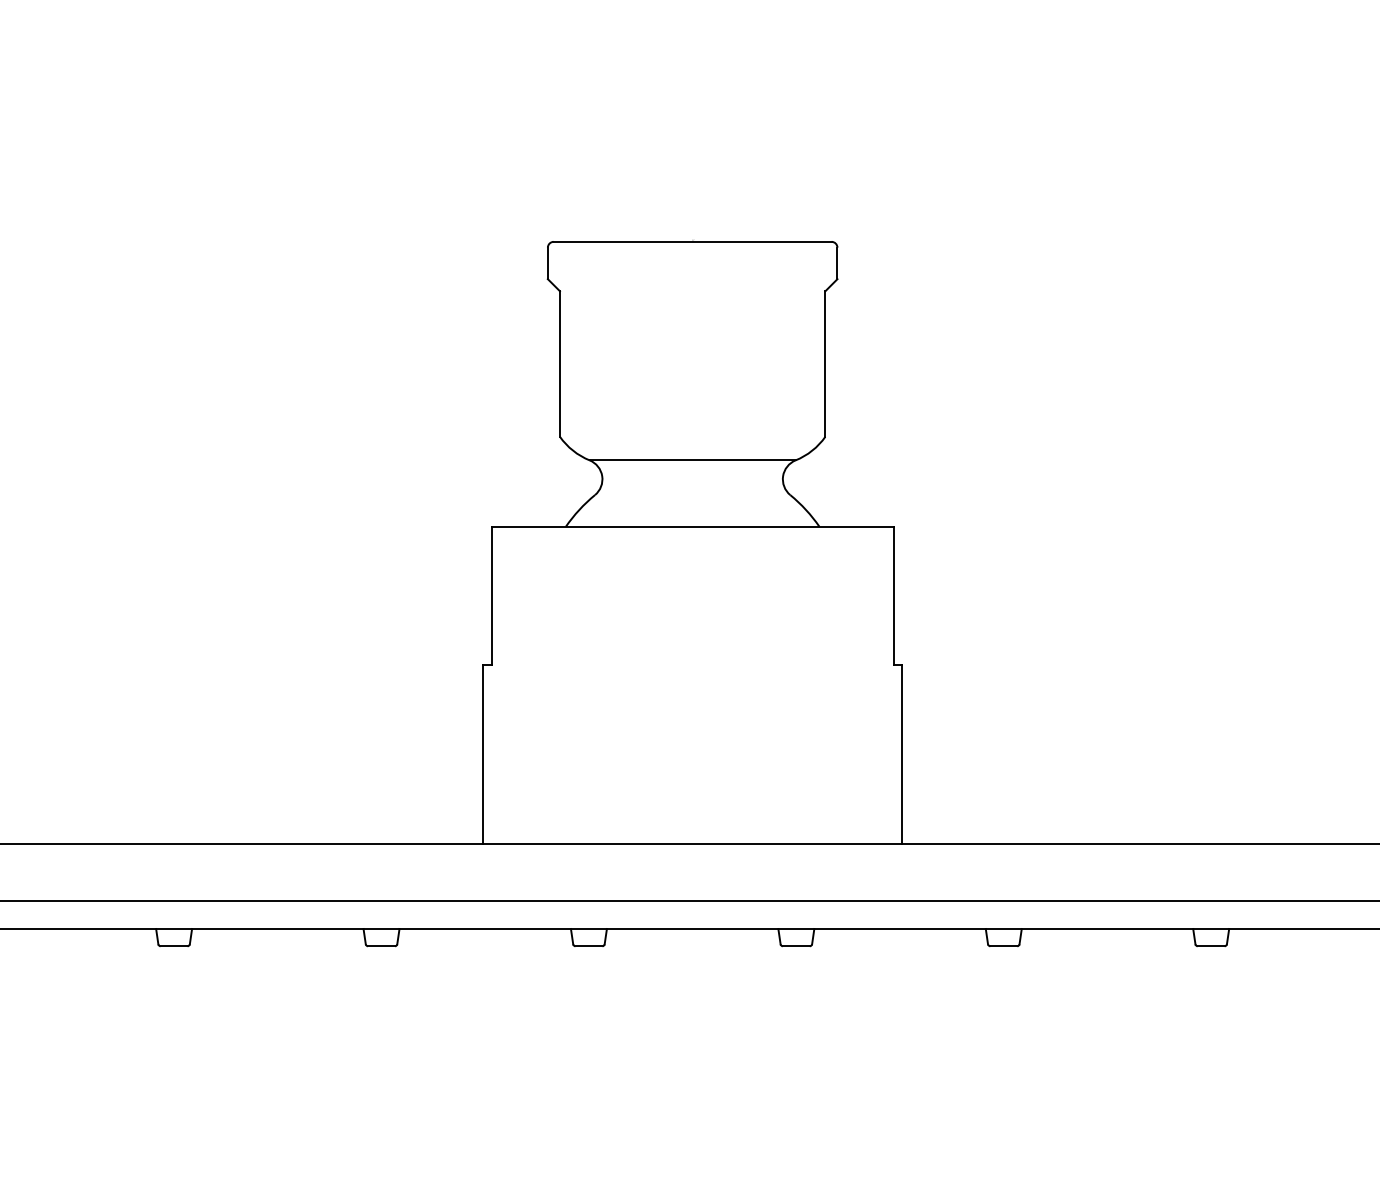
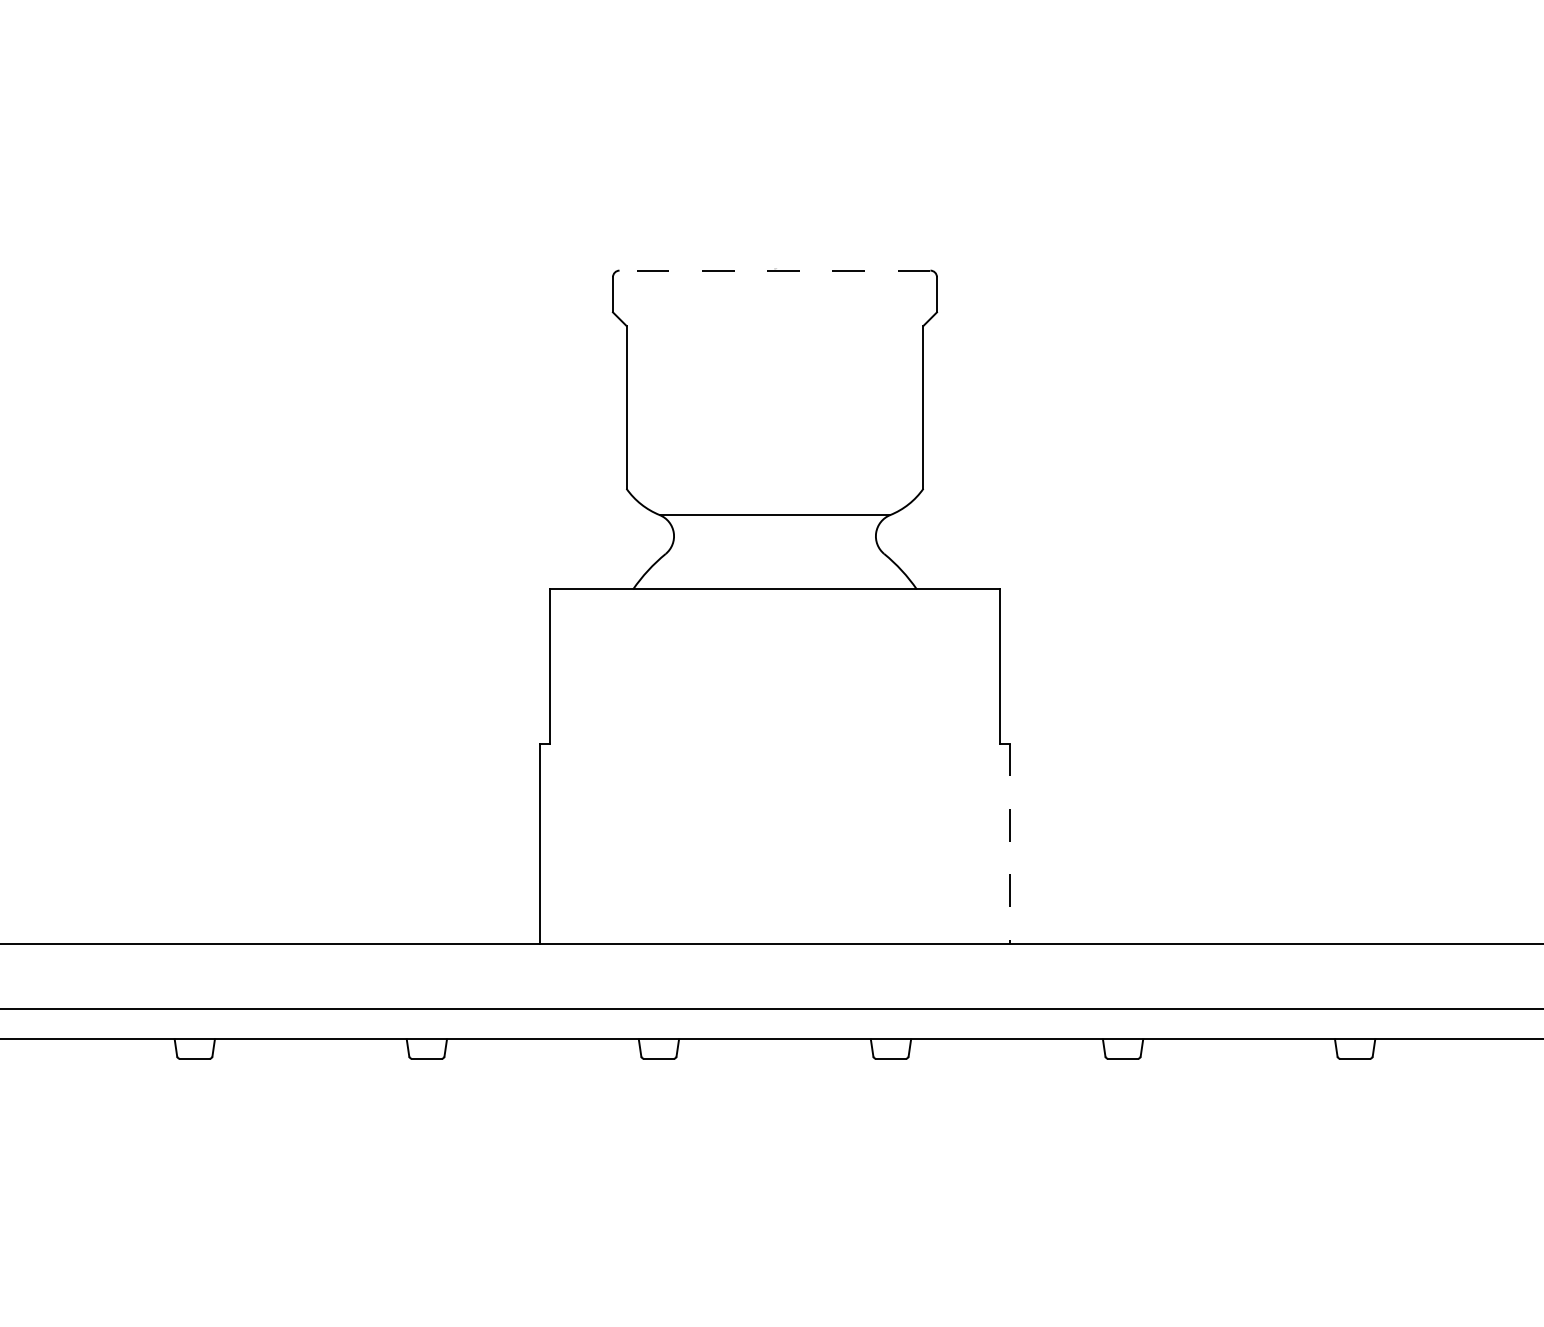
line: (692, 241) -> (774, 270), solid -> dashed
line: (902, 754) -> (1009, 844), solid -> dashed

